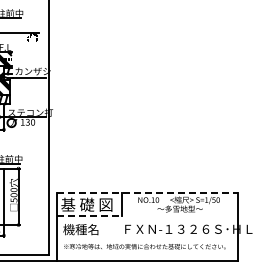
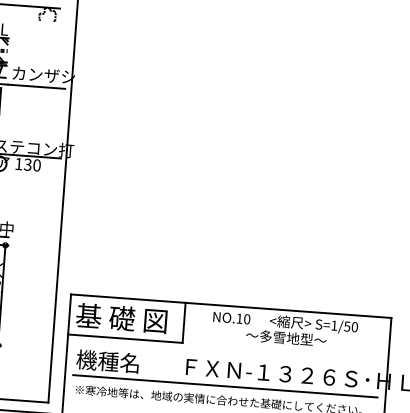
line: (148, 193) -> (232, 306), dashed -> solid
line: (90, 216) -> (126, 339), dashed -> solid
line: (147, 238) -> (224, 385), added

